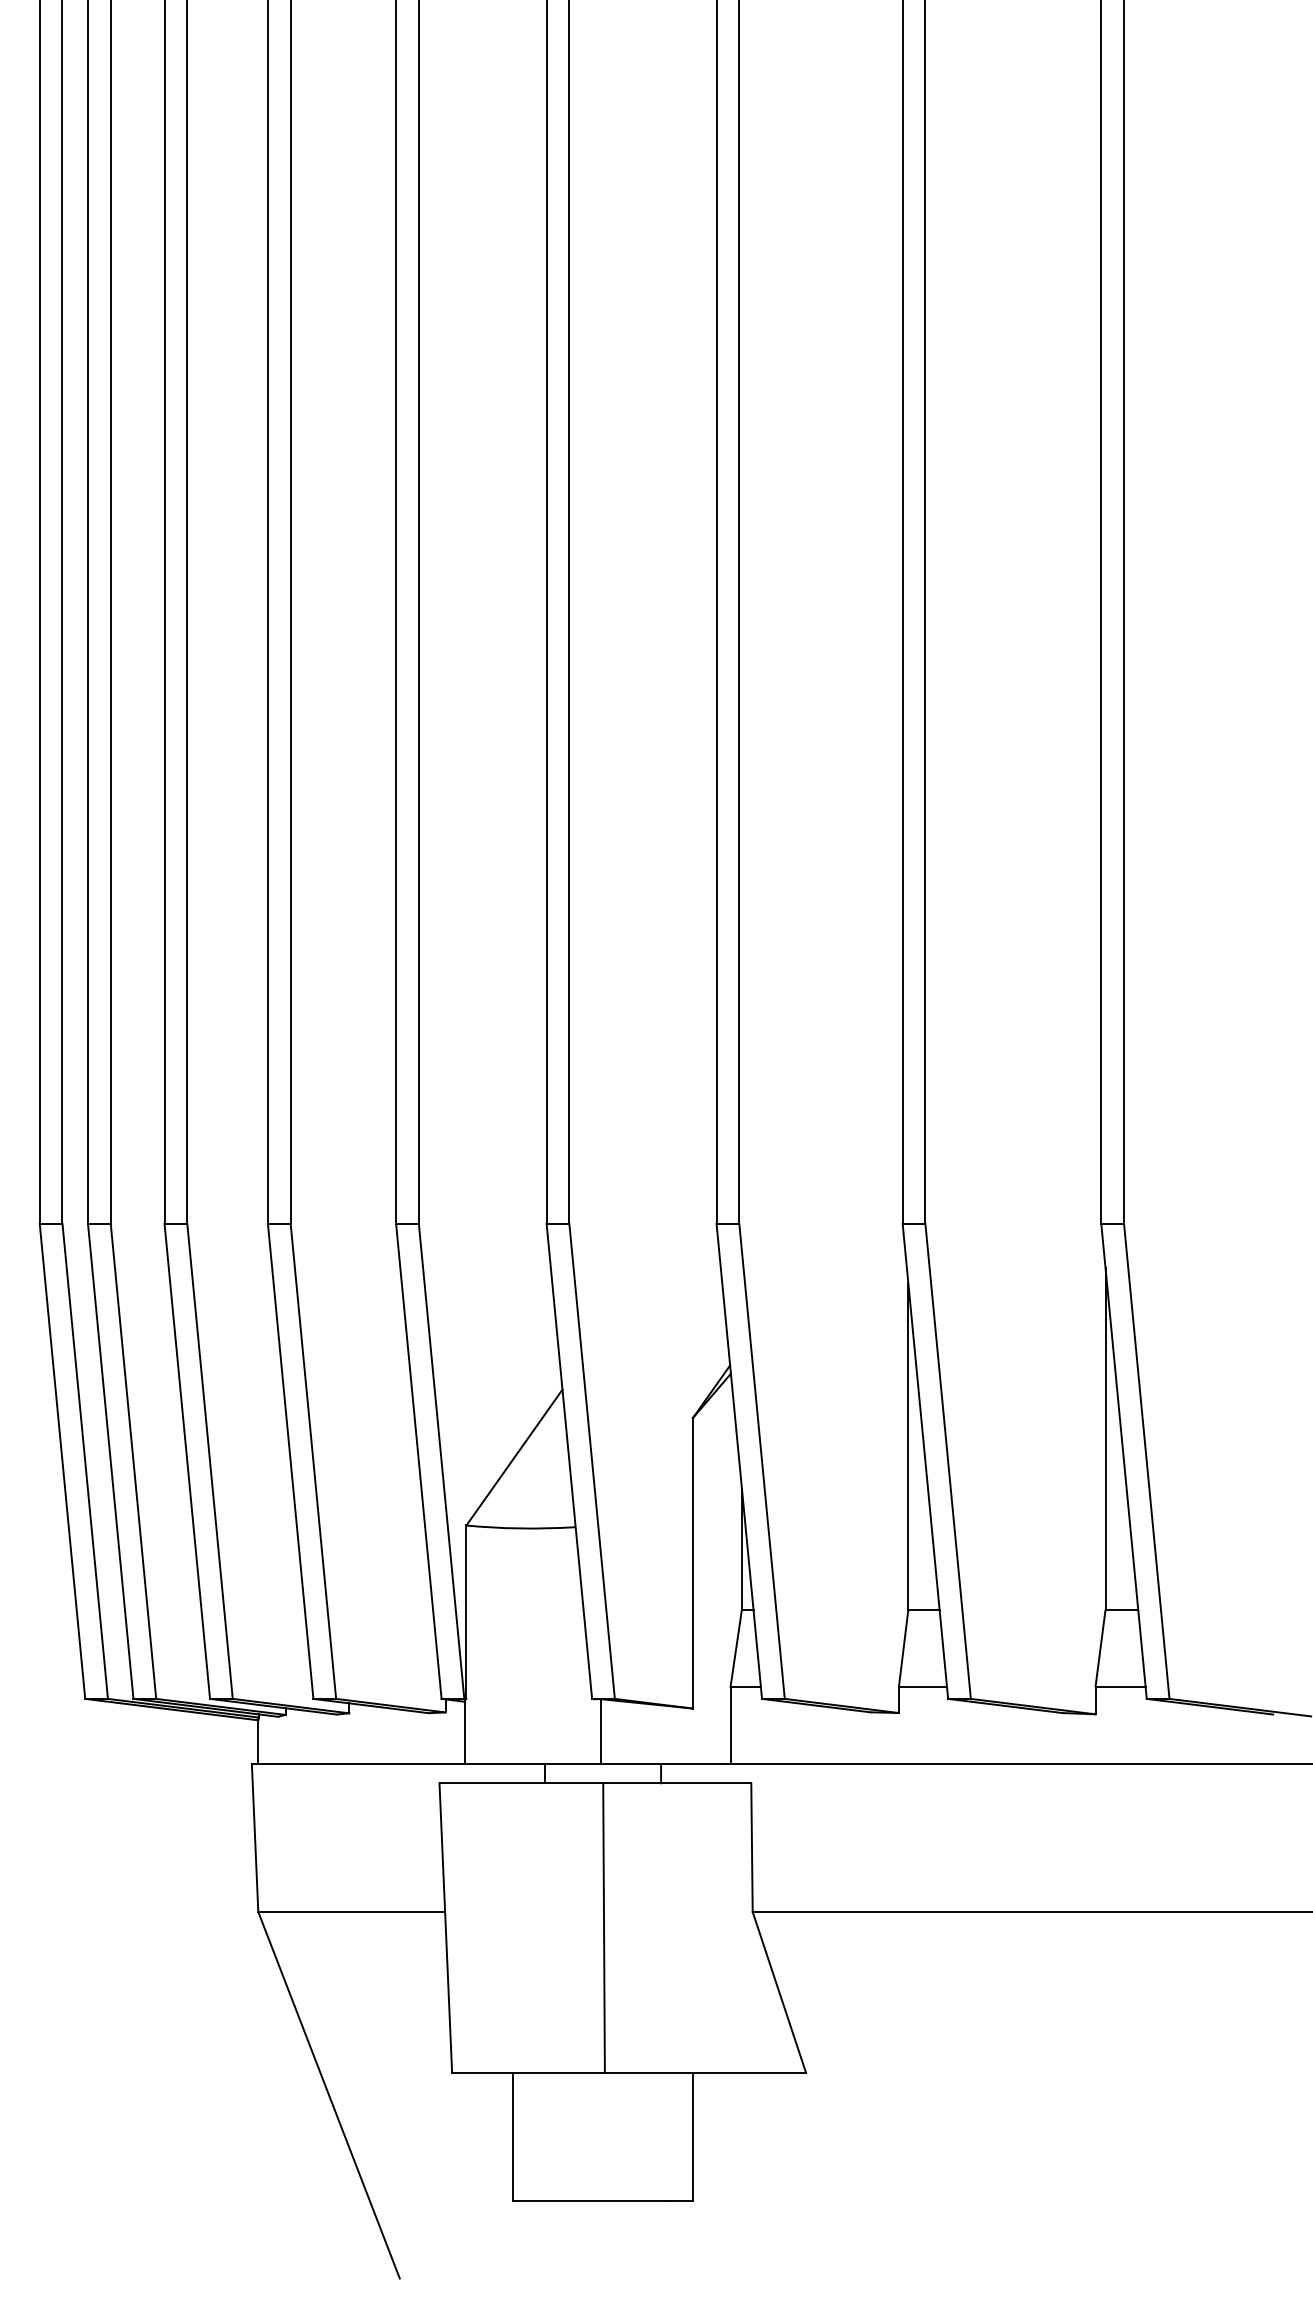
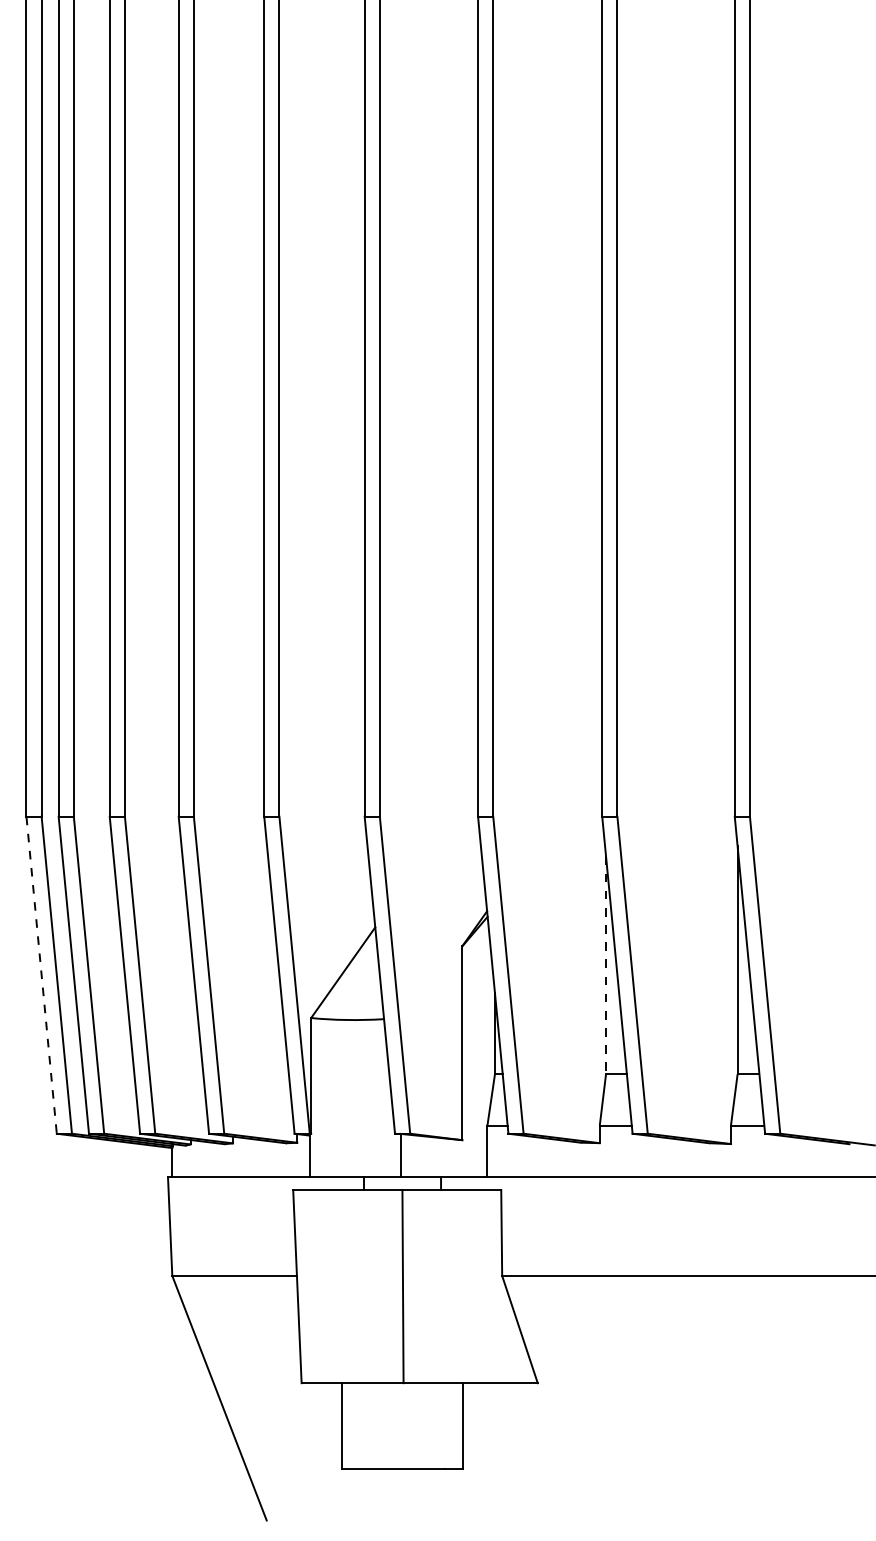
line: (909, 1446) -> (606, 965), solid -> dashed
line: (62, 1461) -> (41, 975), solid -> dashed

